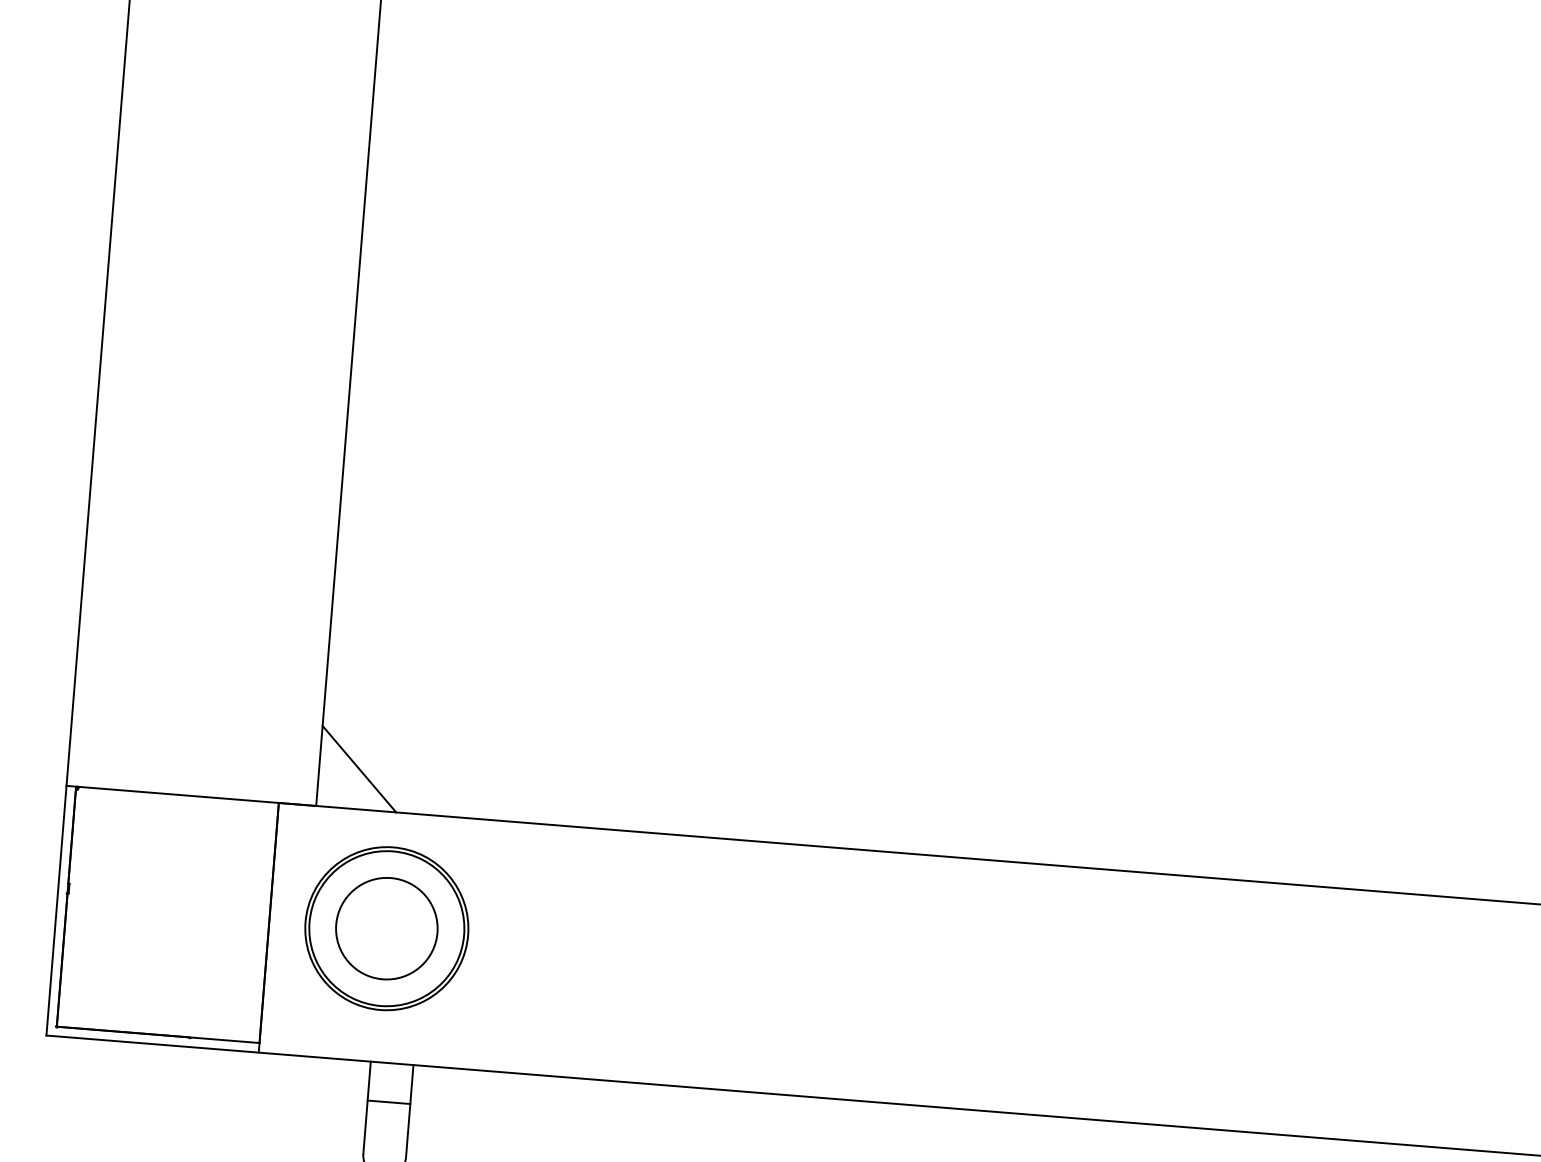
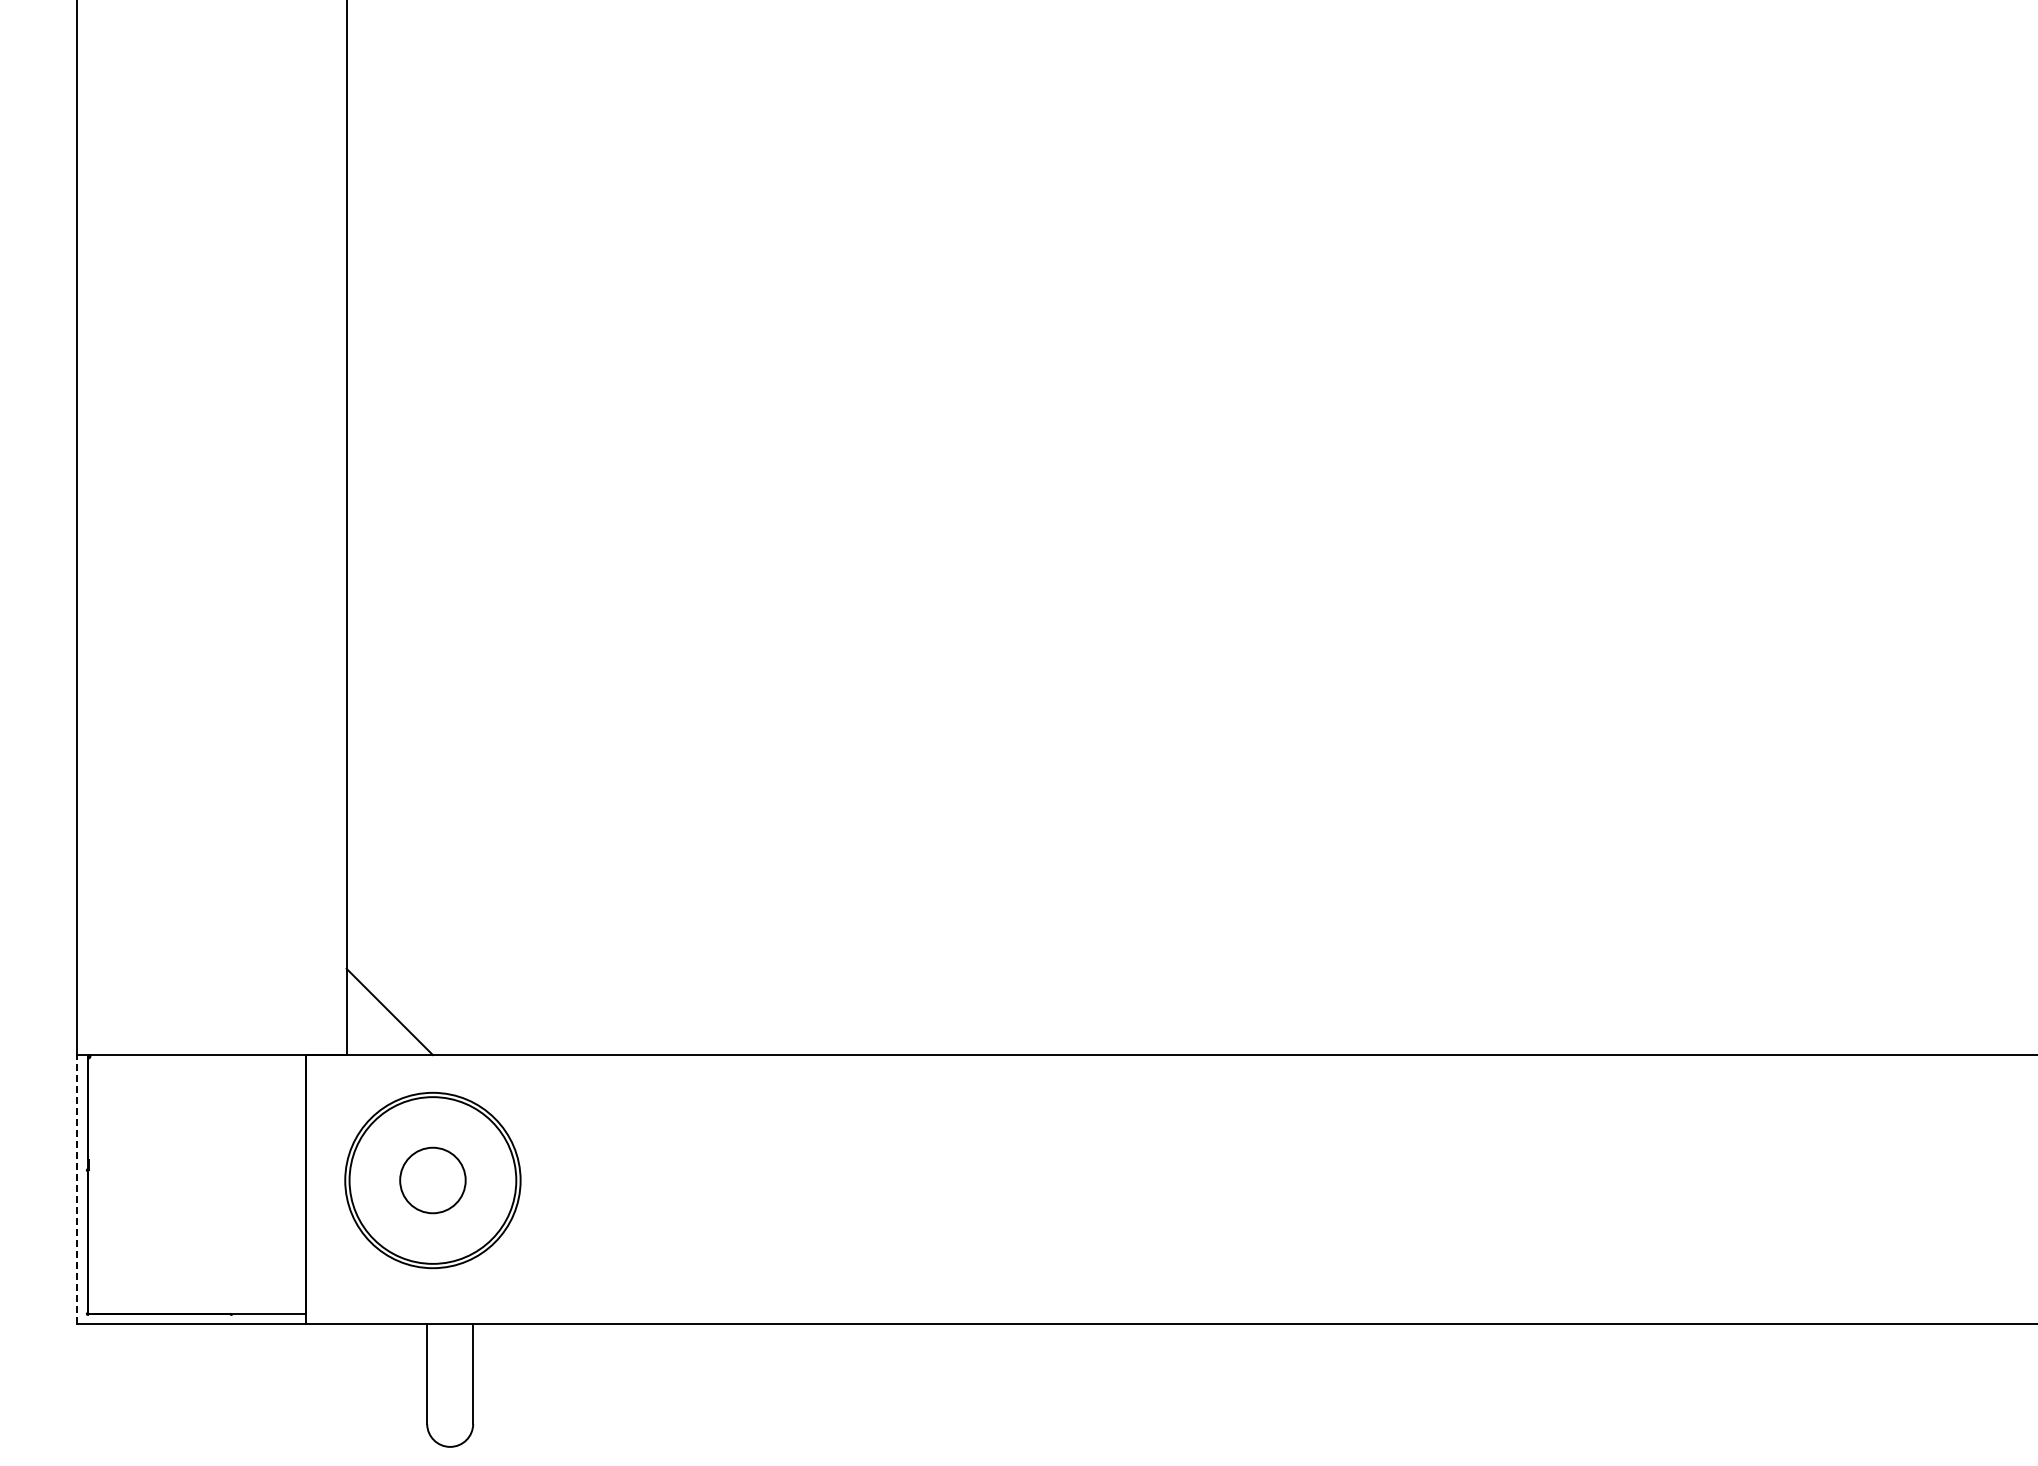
line: (56, 910) -> (77, 1189), solid -> dashed
circle: (386, 928) -> (432, 1180), size x0.6
line: (389, 1102) -> (450, 1366), removed

